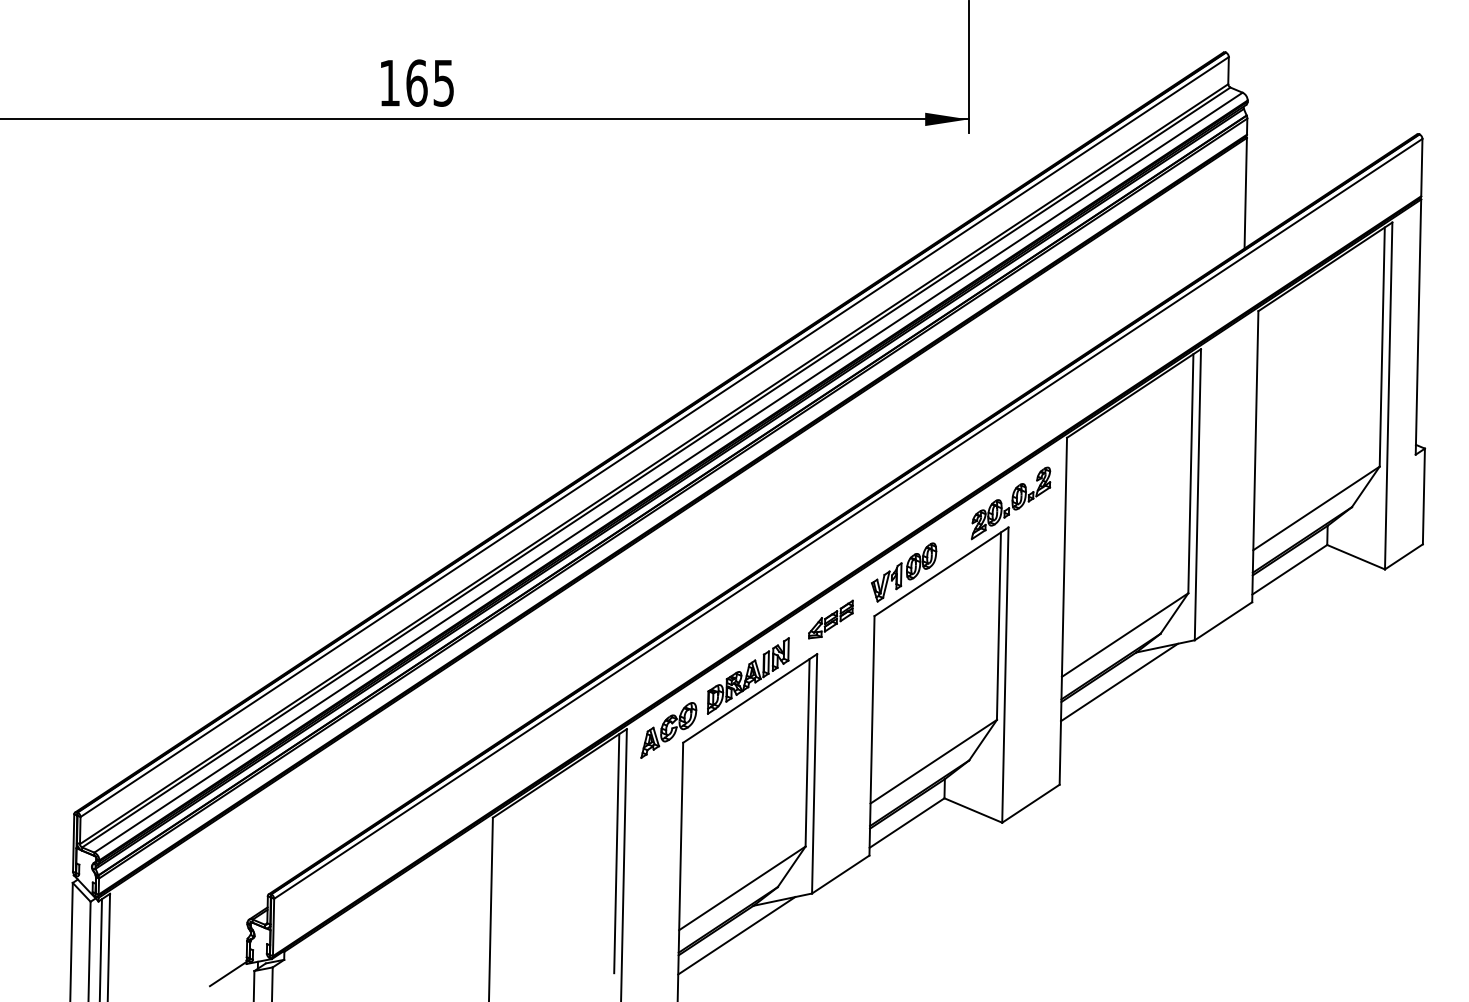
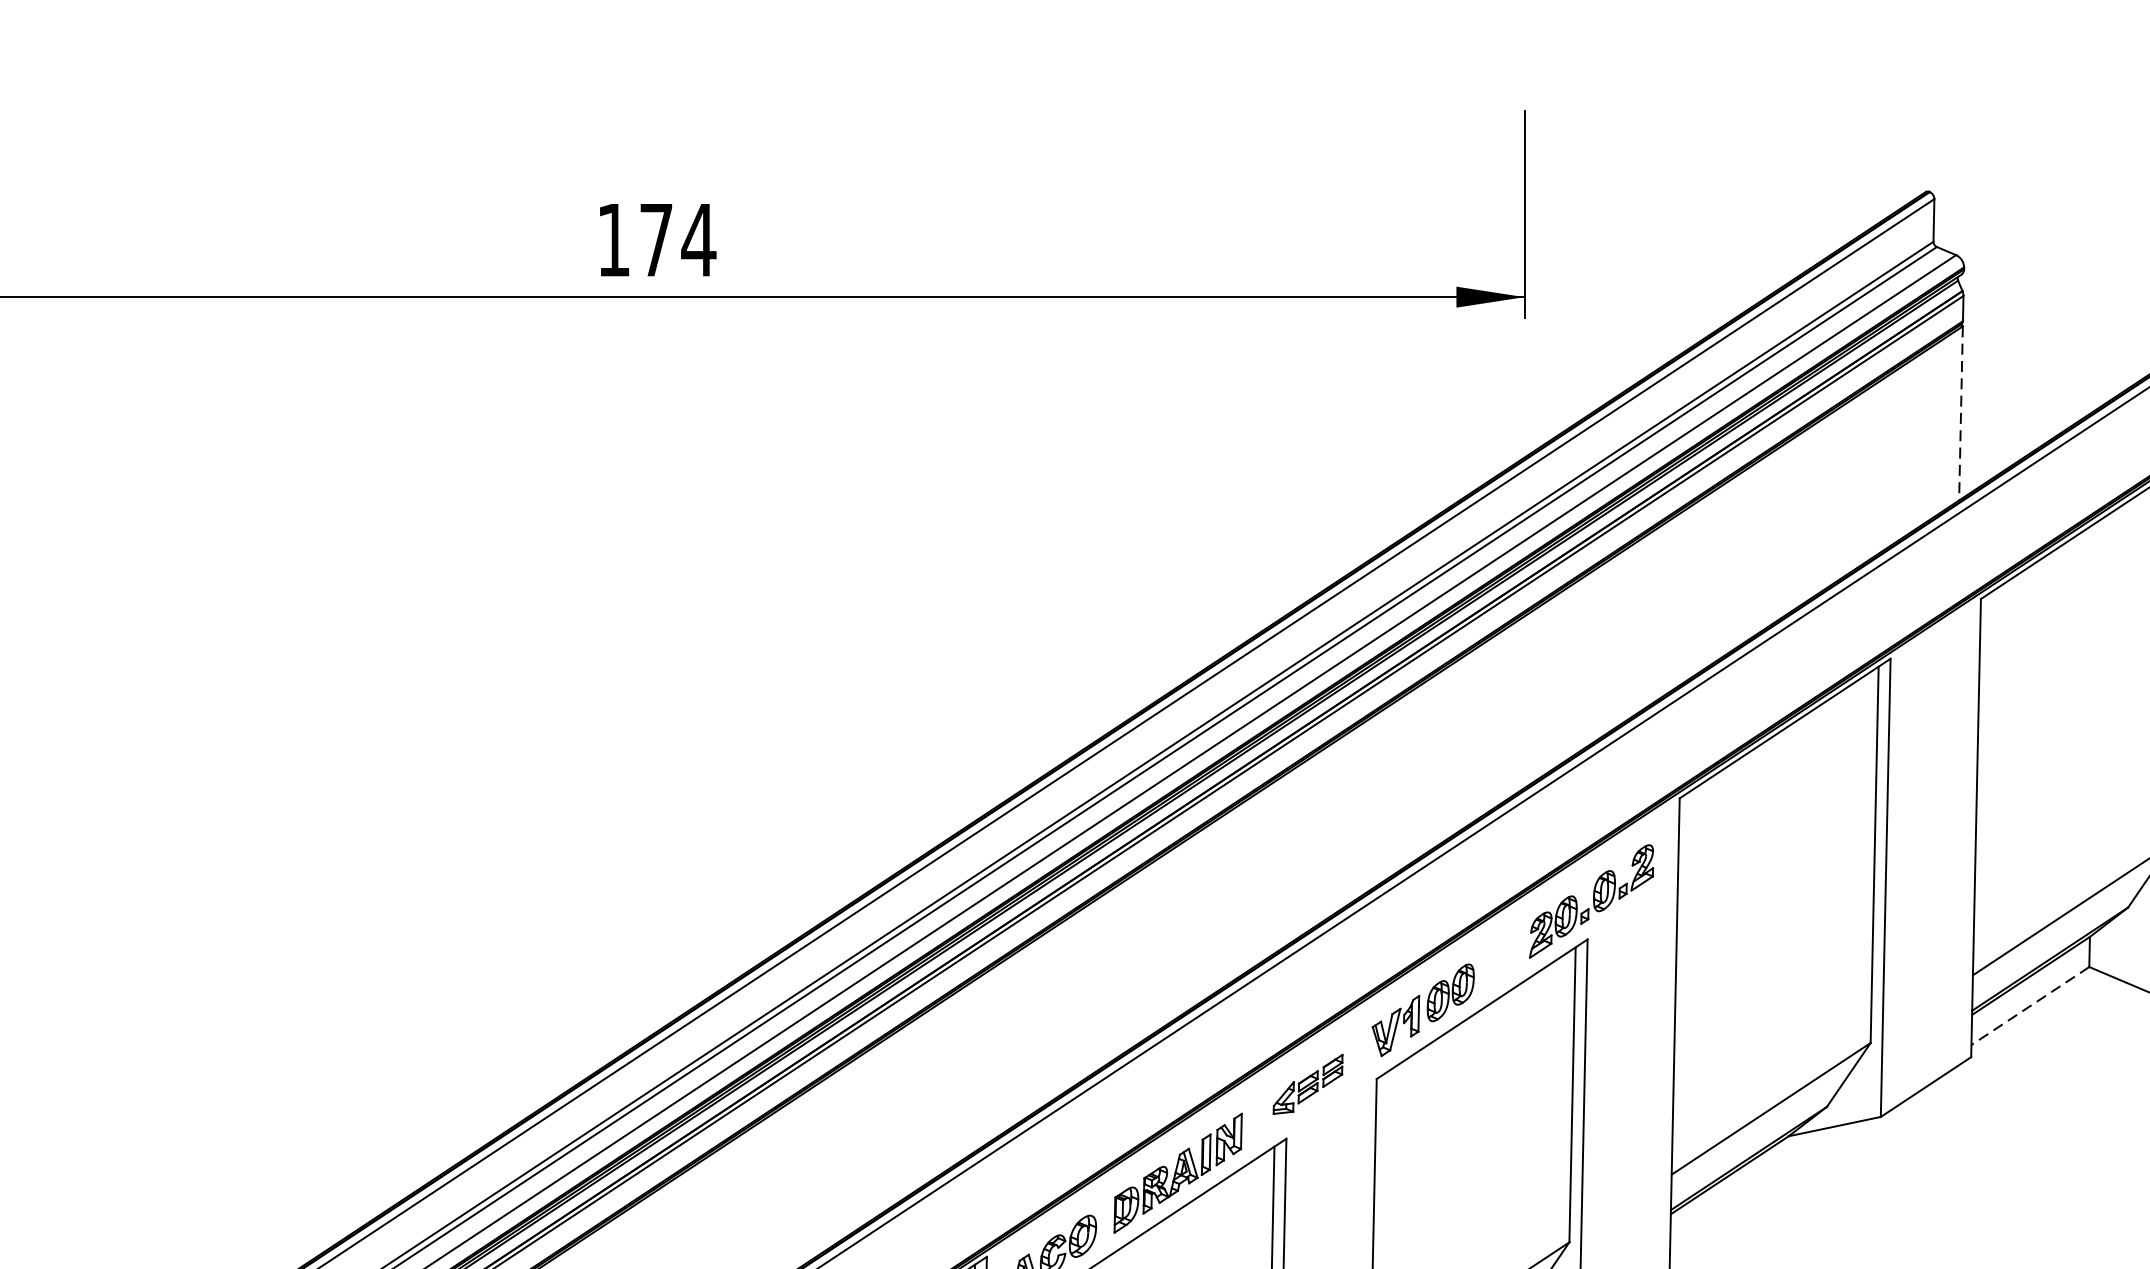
text: (430, 82) -> (677, 239), 165 -> 174
line: (1245, 193) -> (1960, 413), solid -> dashed
line: (1289, 569) -> (2029, 1005), solid -> dashed
line: (1119, 682) -> (1762, 1183), removed

